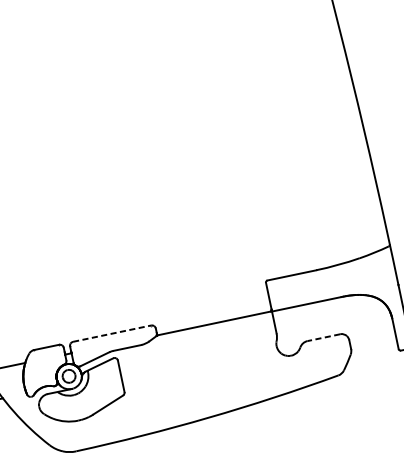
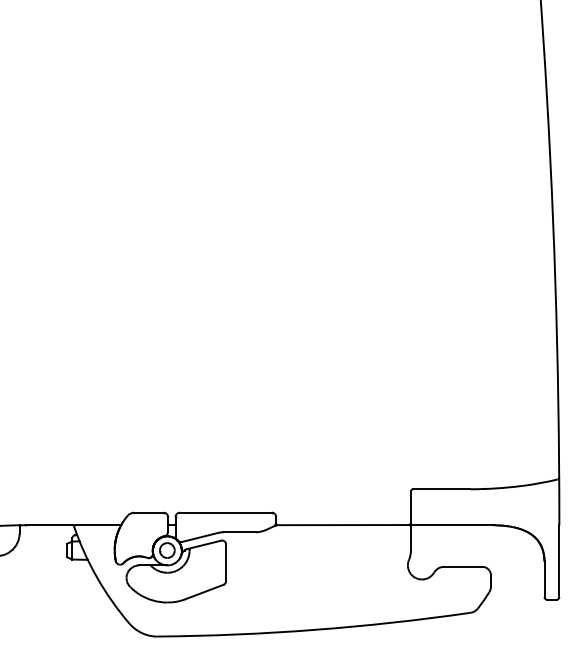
line: (111, 333) -> (225, 512), dashed -> solid
line: (323, 337) -> (462, 566), dashed -> solid

